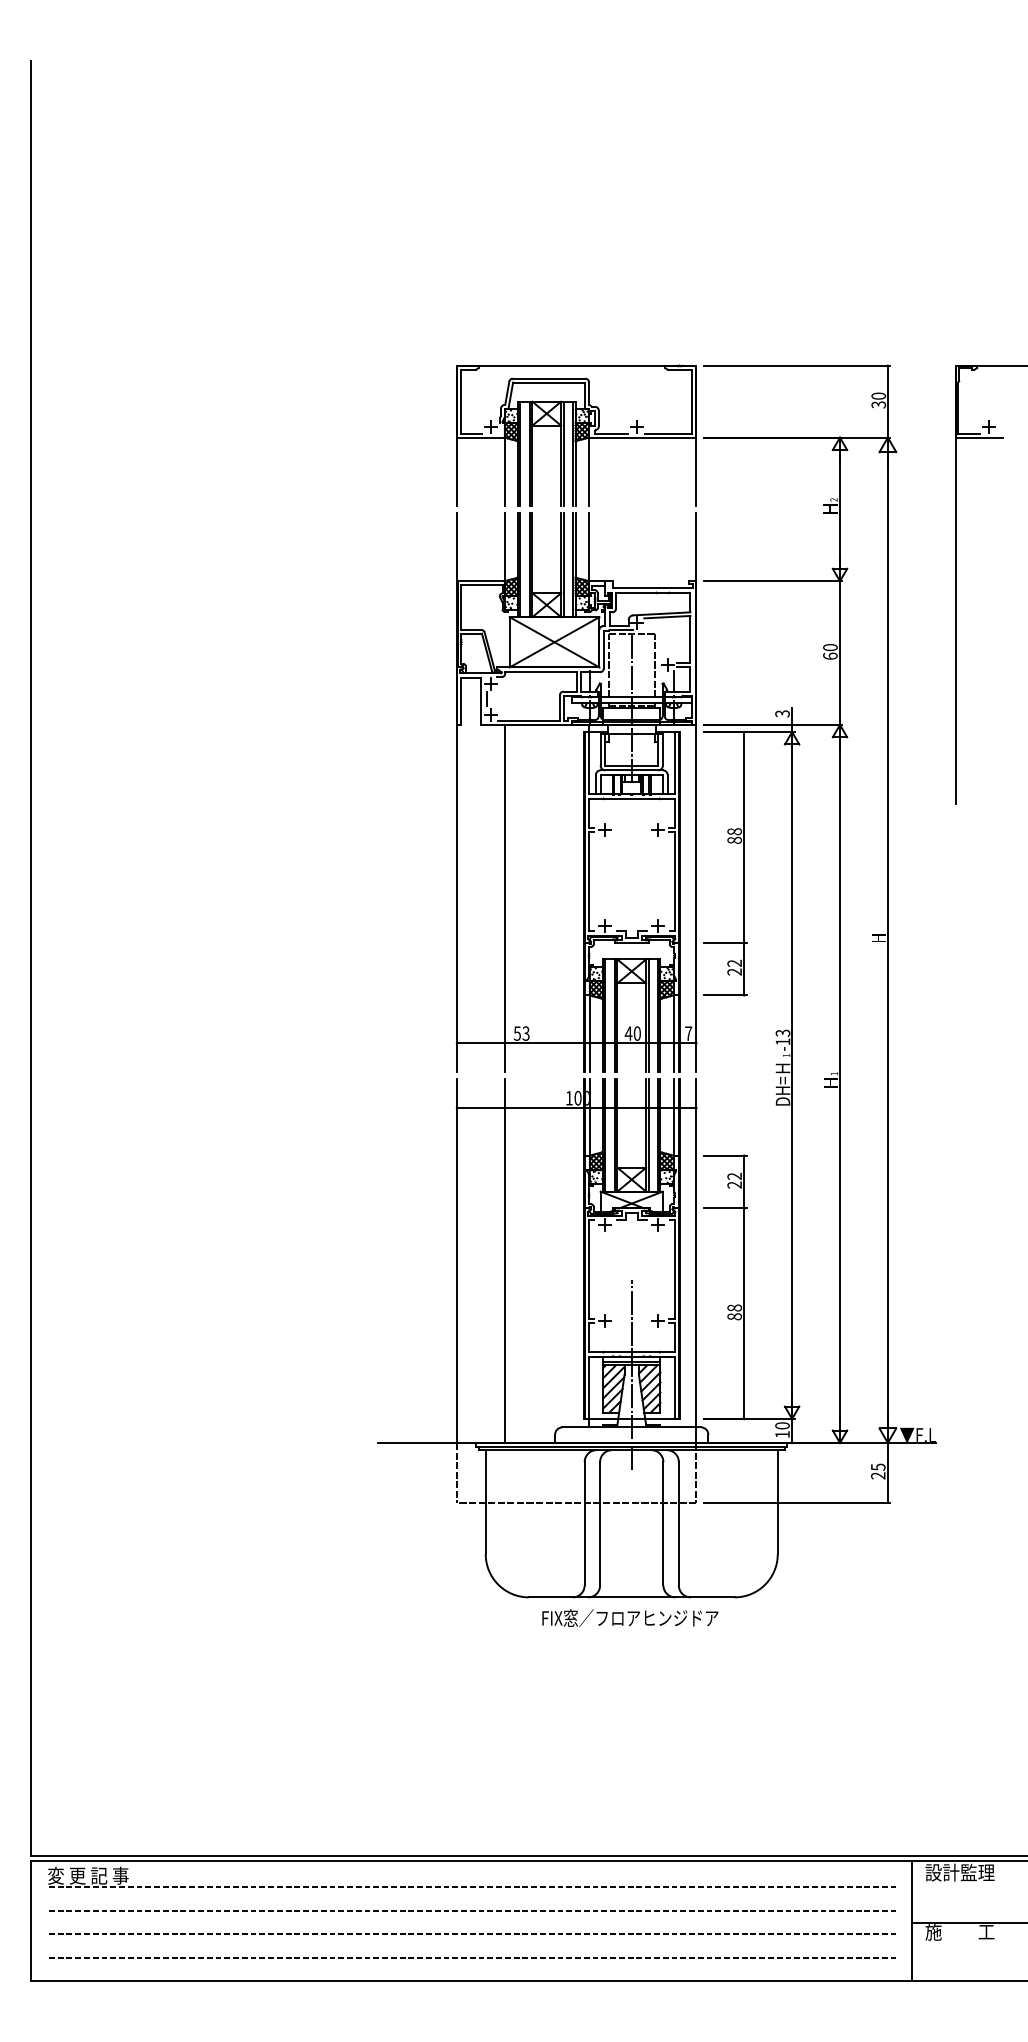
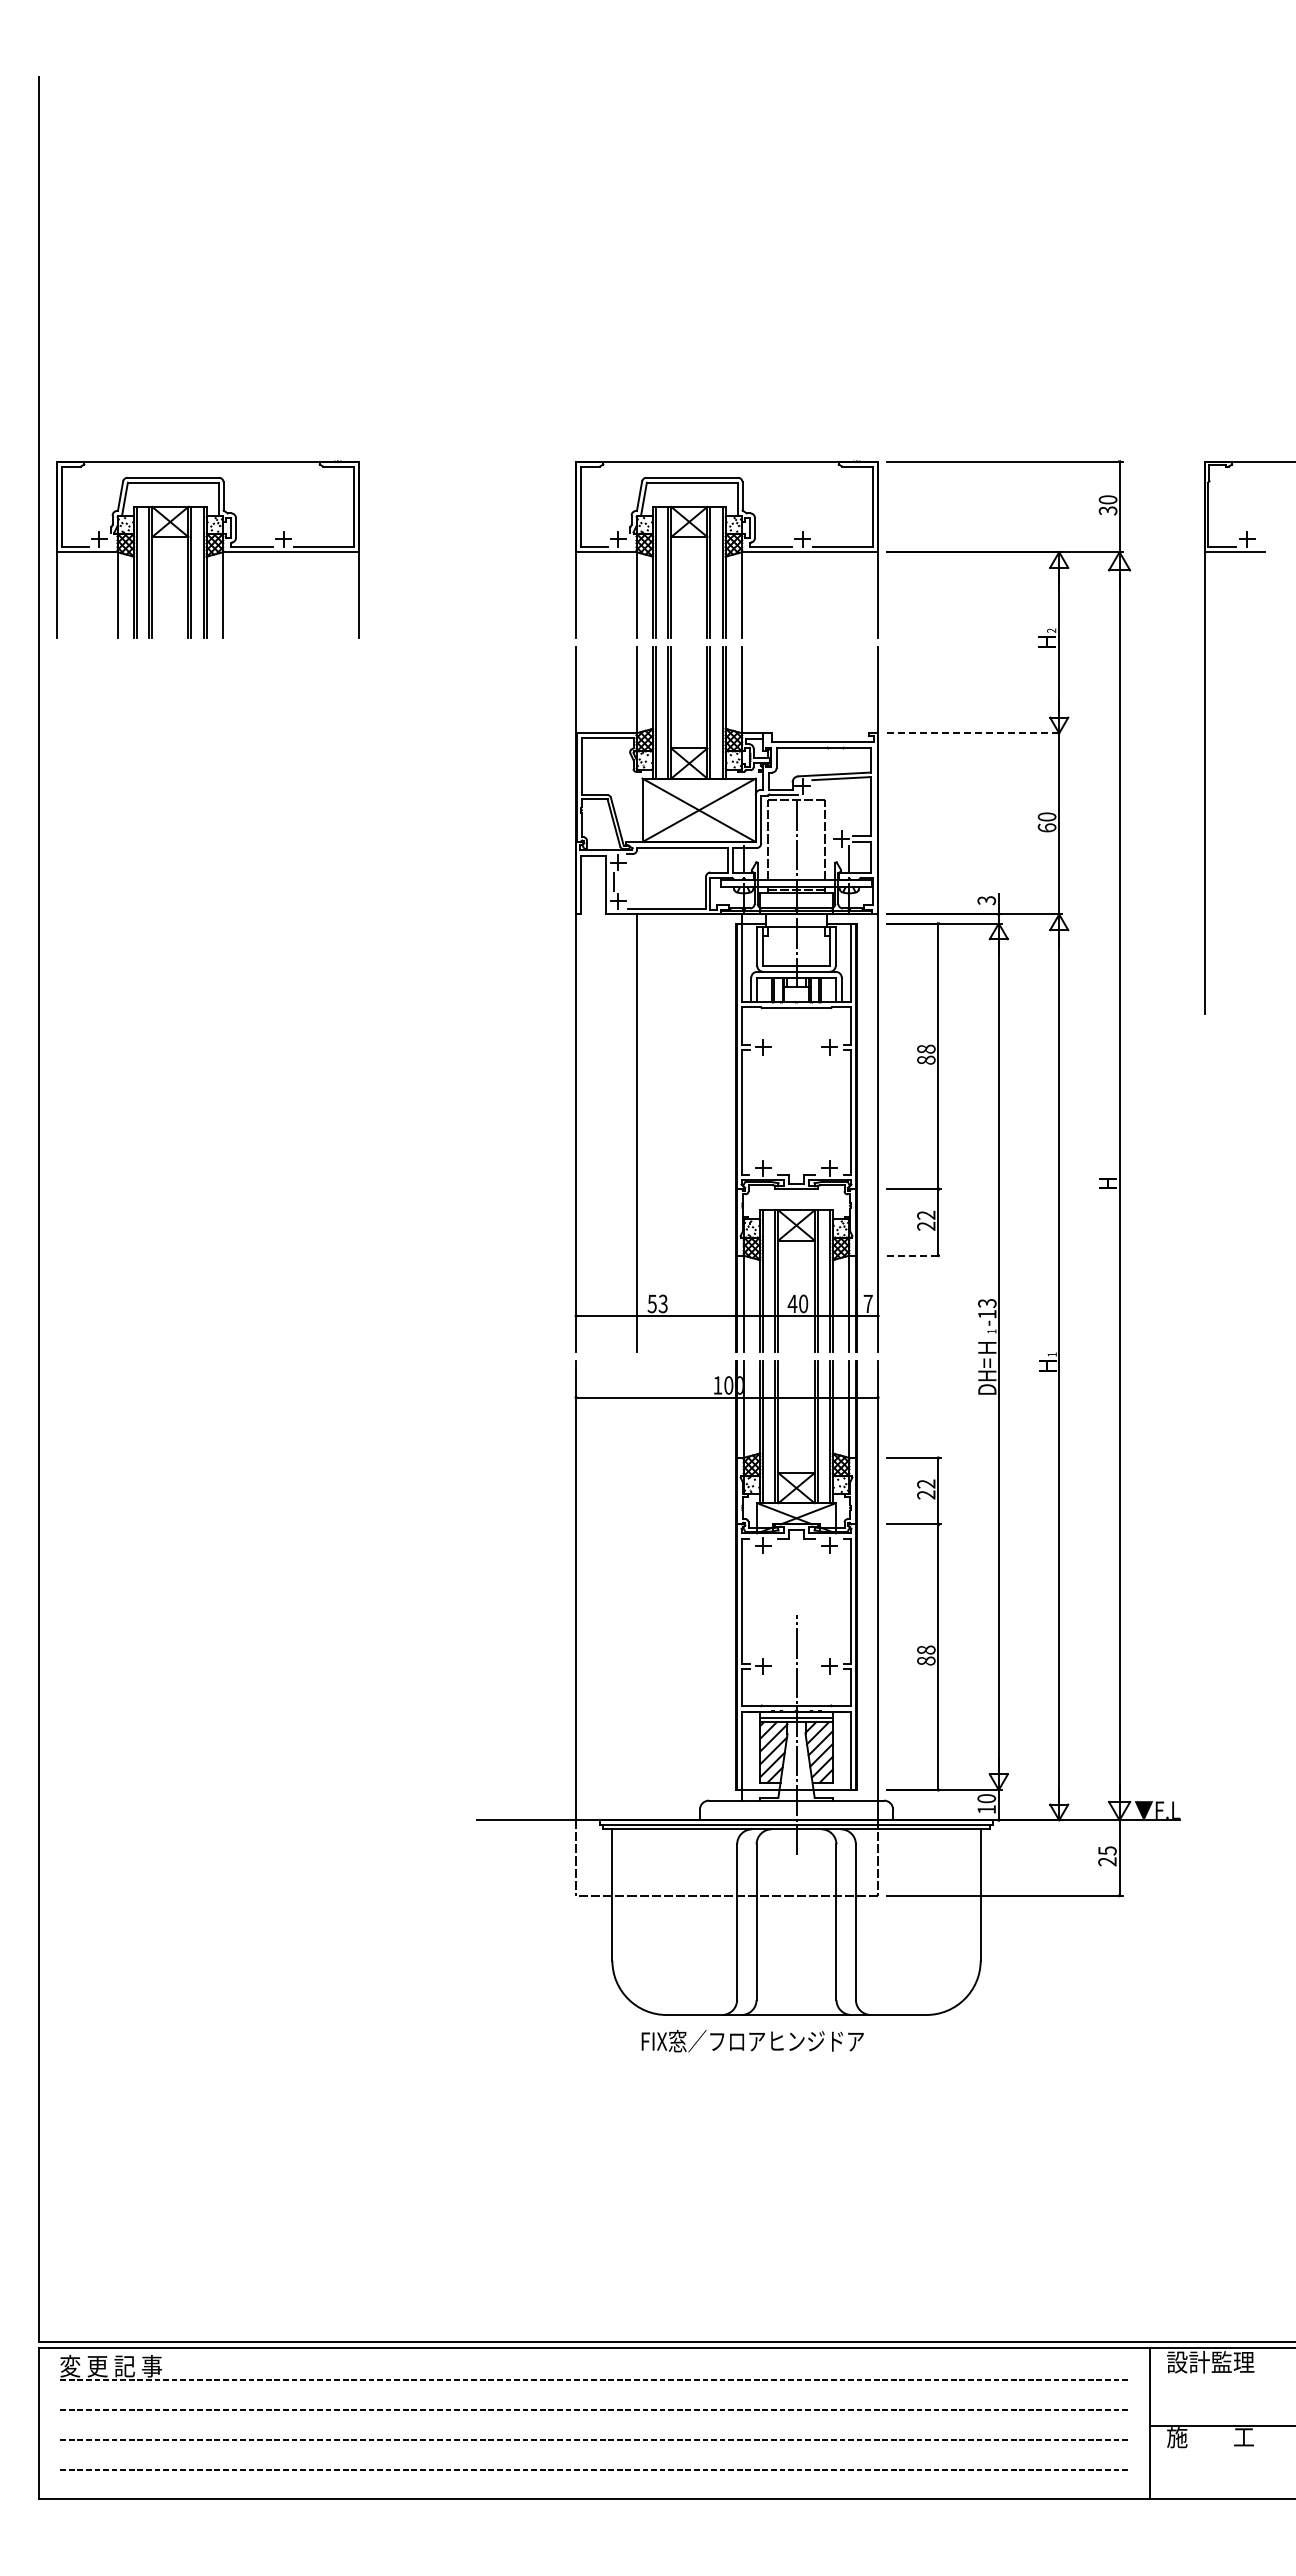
part: (164, 435) -> (207, 549), added
line: (772, 581) -> (974, 733), solid -> dashed
line: (725, 995) -> (914, 1255), solid -> dashed
line: (504, 1260) -> (636, 1590), removed
text: (630, 1617) -> (752, 2040), moved

